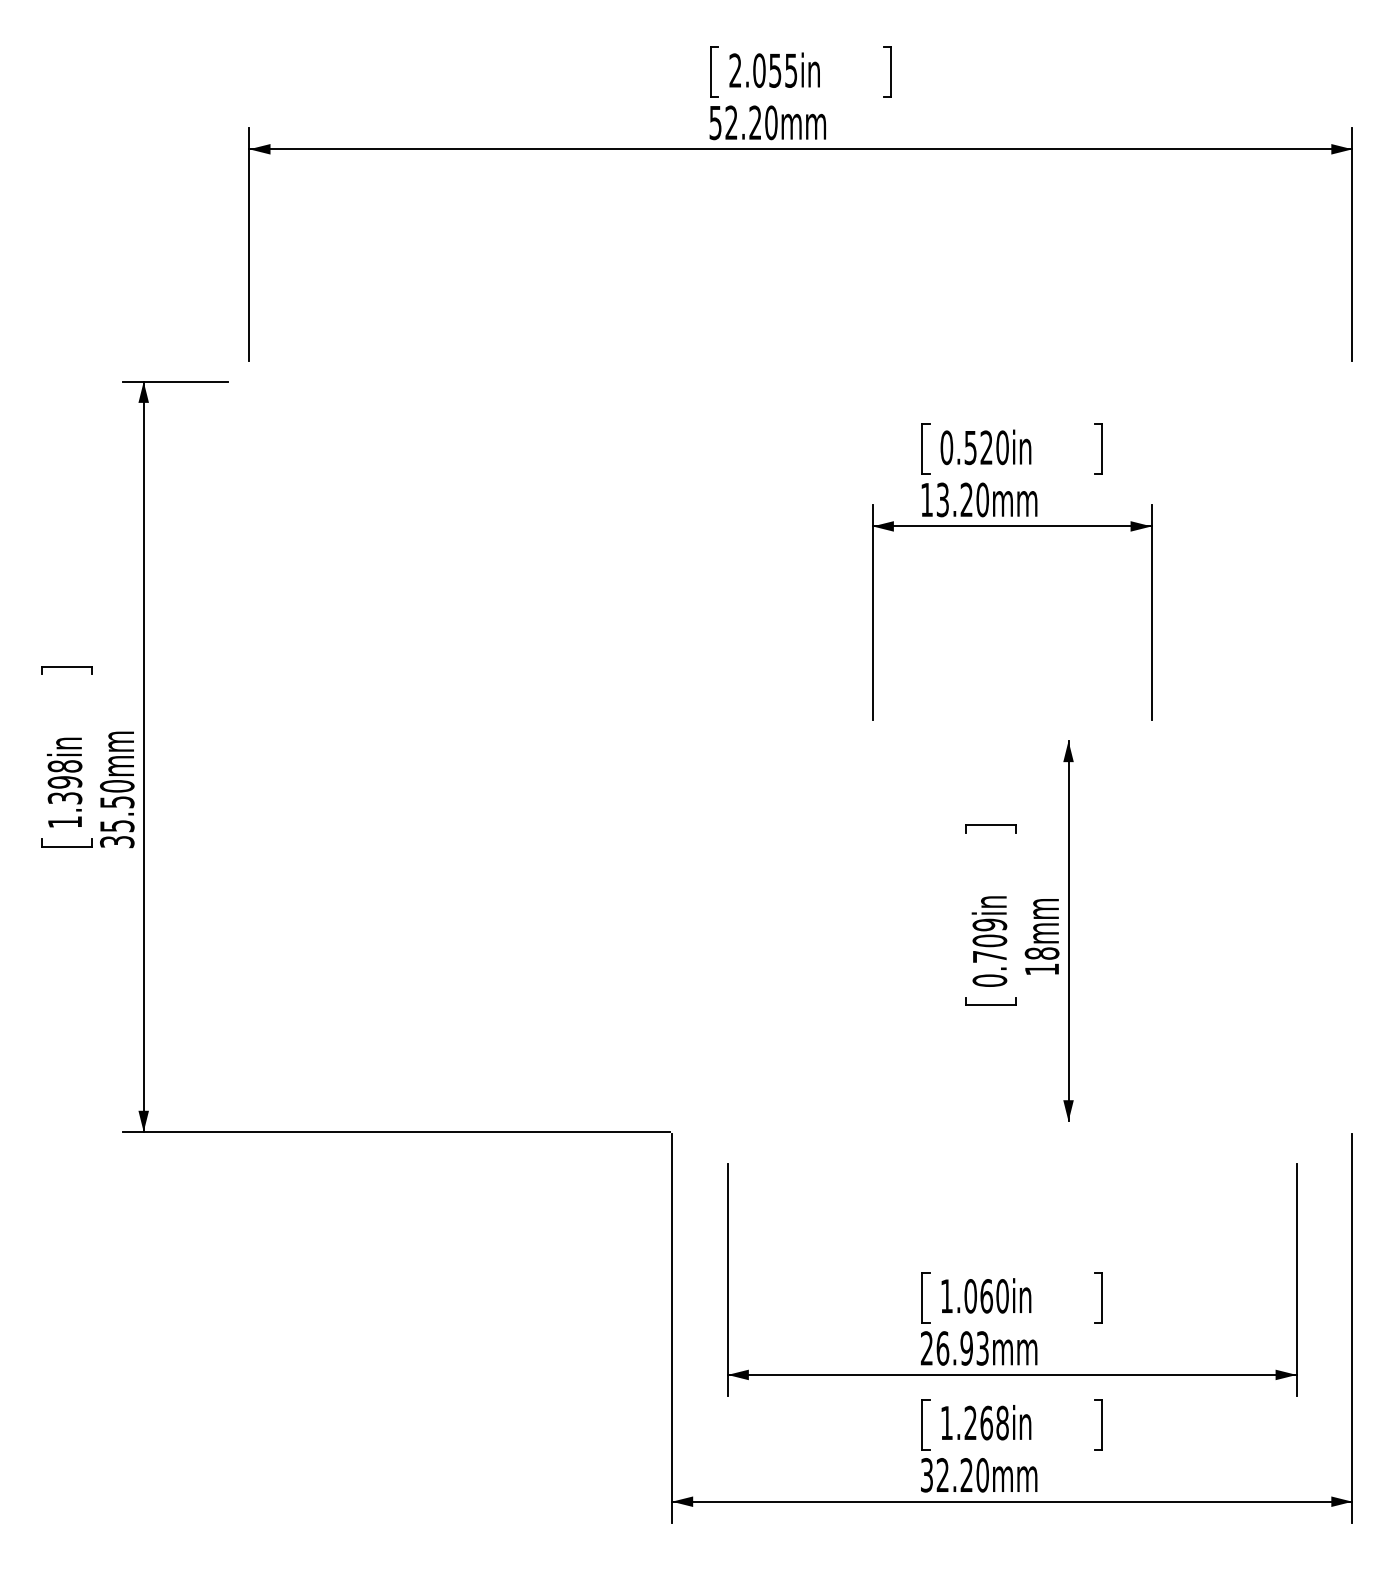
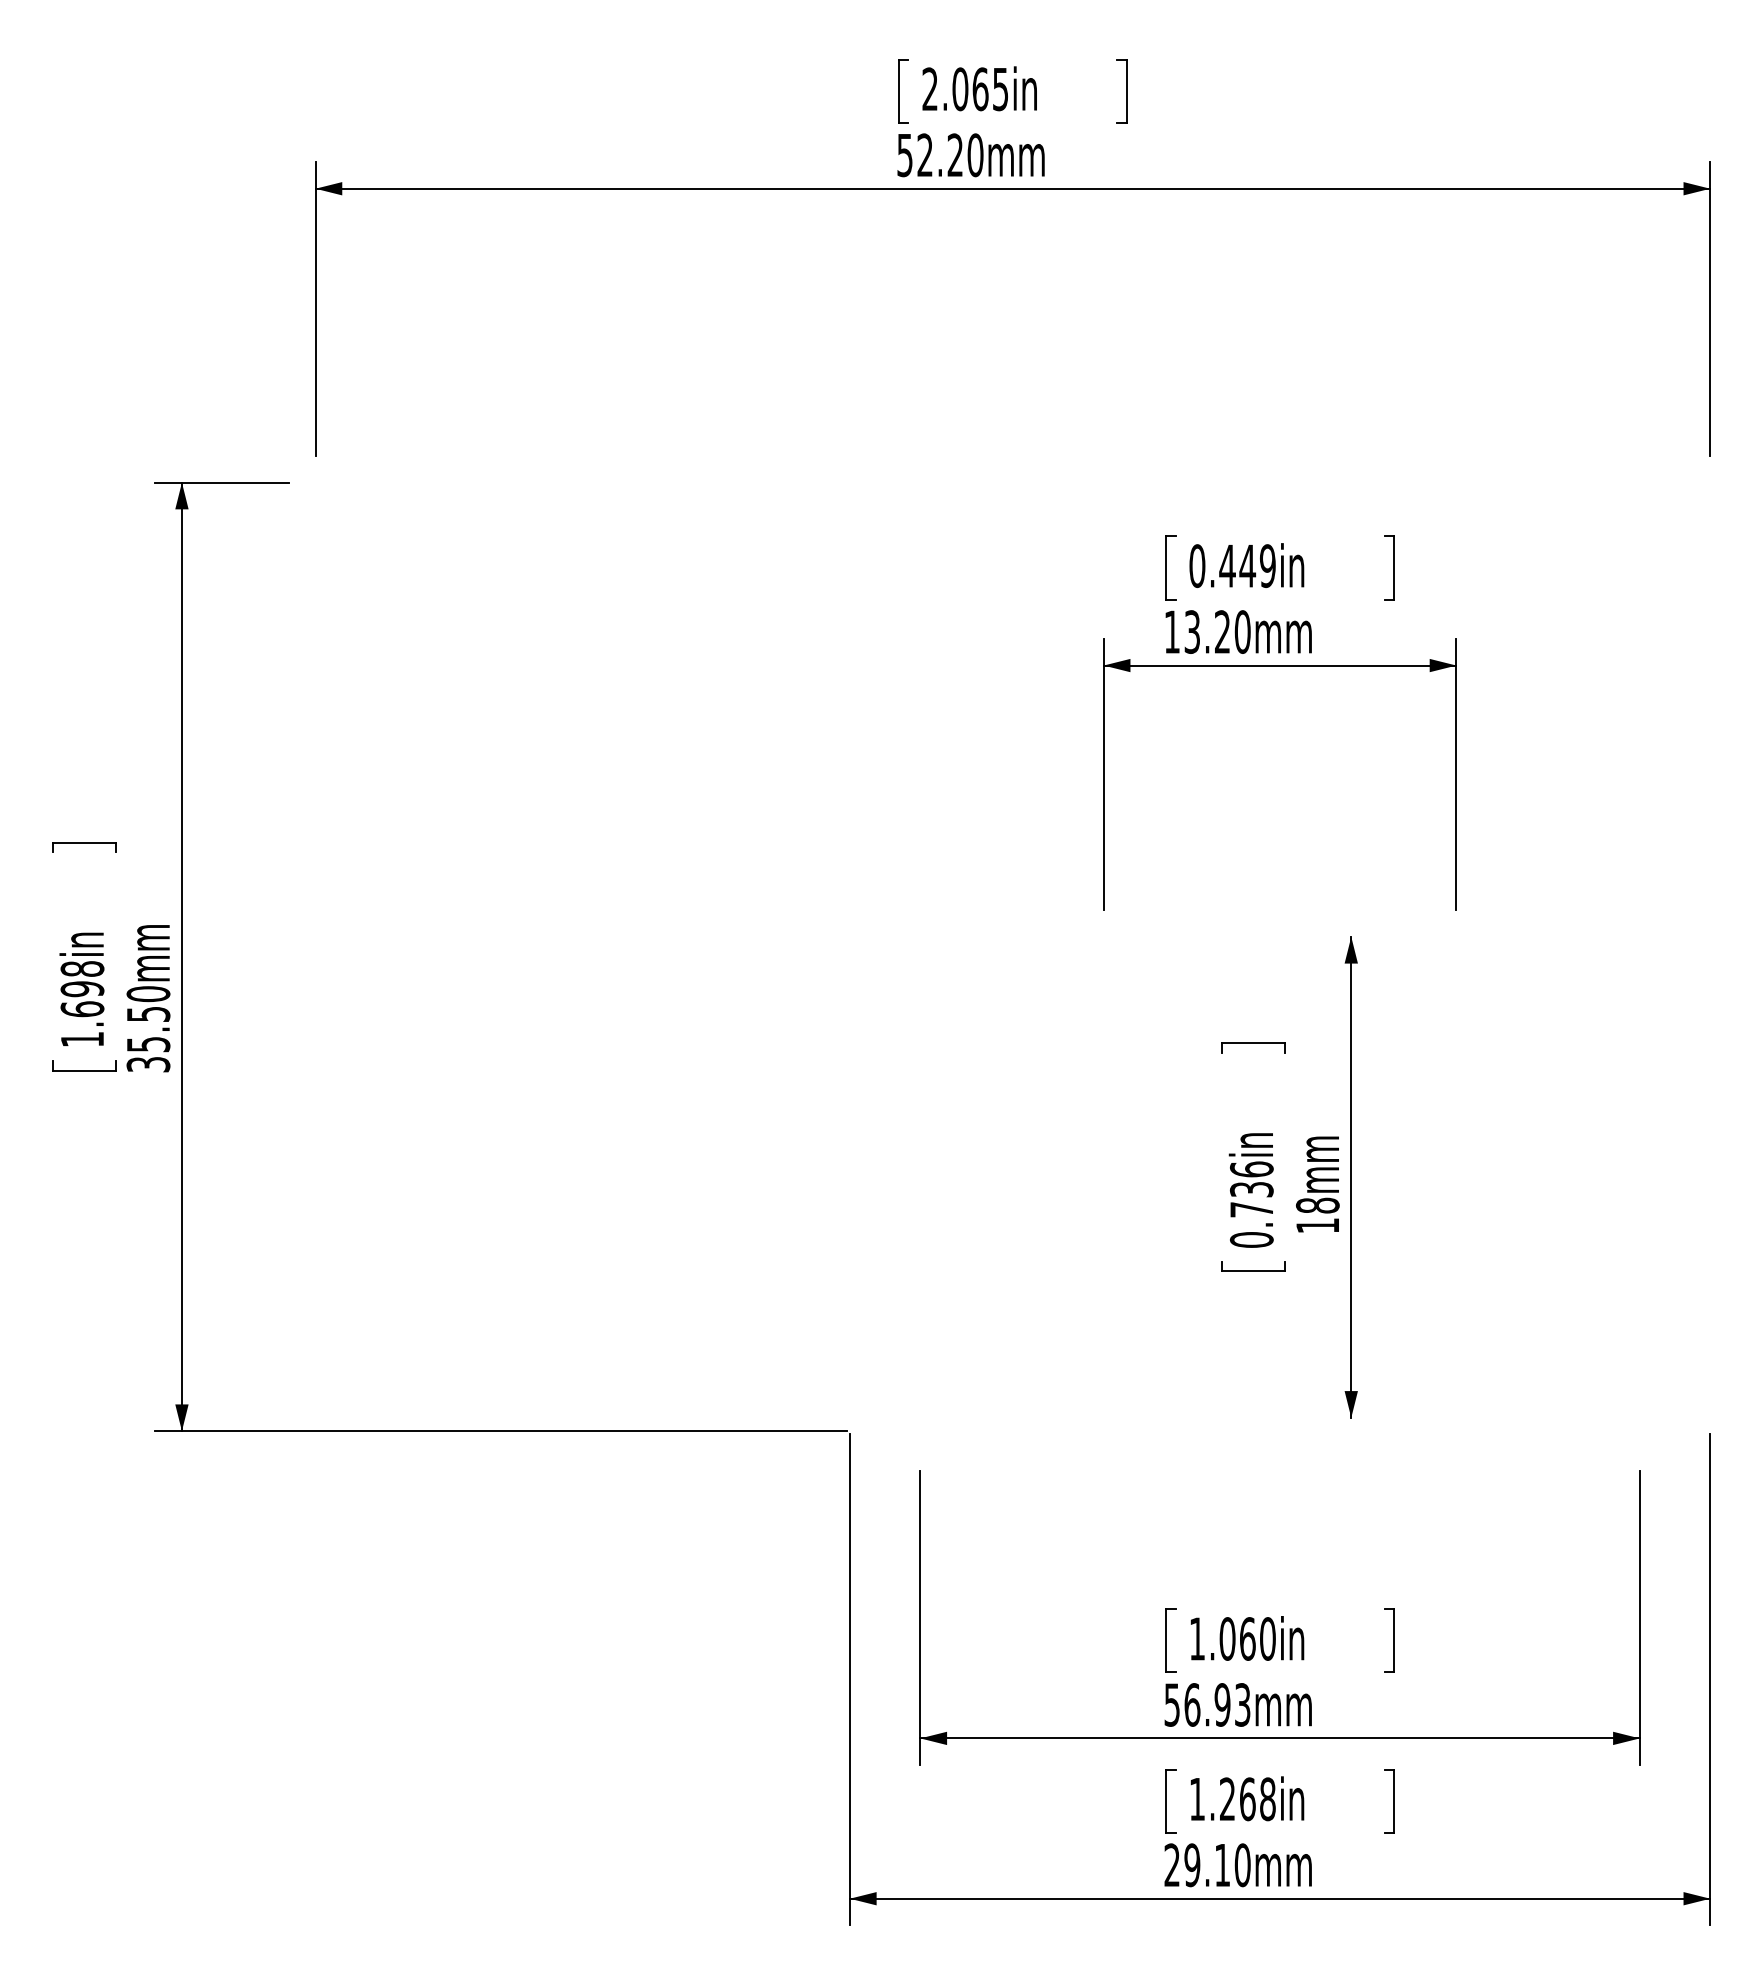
text: (775, 70) -> (980, 89), 2.055in -> 2.065in
text: (986, 448) -> (1247, 566), 0.520in -> 0.449in
text: (65, 798) -> (82, 1009), 1.398in -> 1.698in
text: (989, 932) -> (1251, 1179), 0.709in -> 0.736in
text: (926, 1348) -> (1171, 1704), 26.93mm -> 56.93mm
text: (946, 1475) -> (1196, 1865), 32.20mm -> 29.10mm

